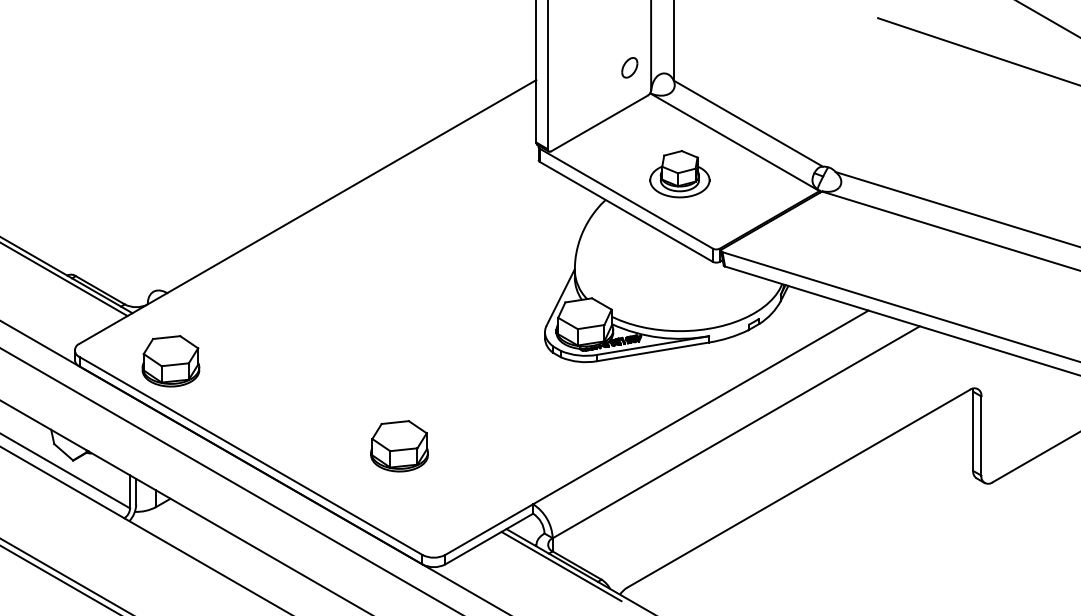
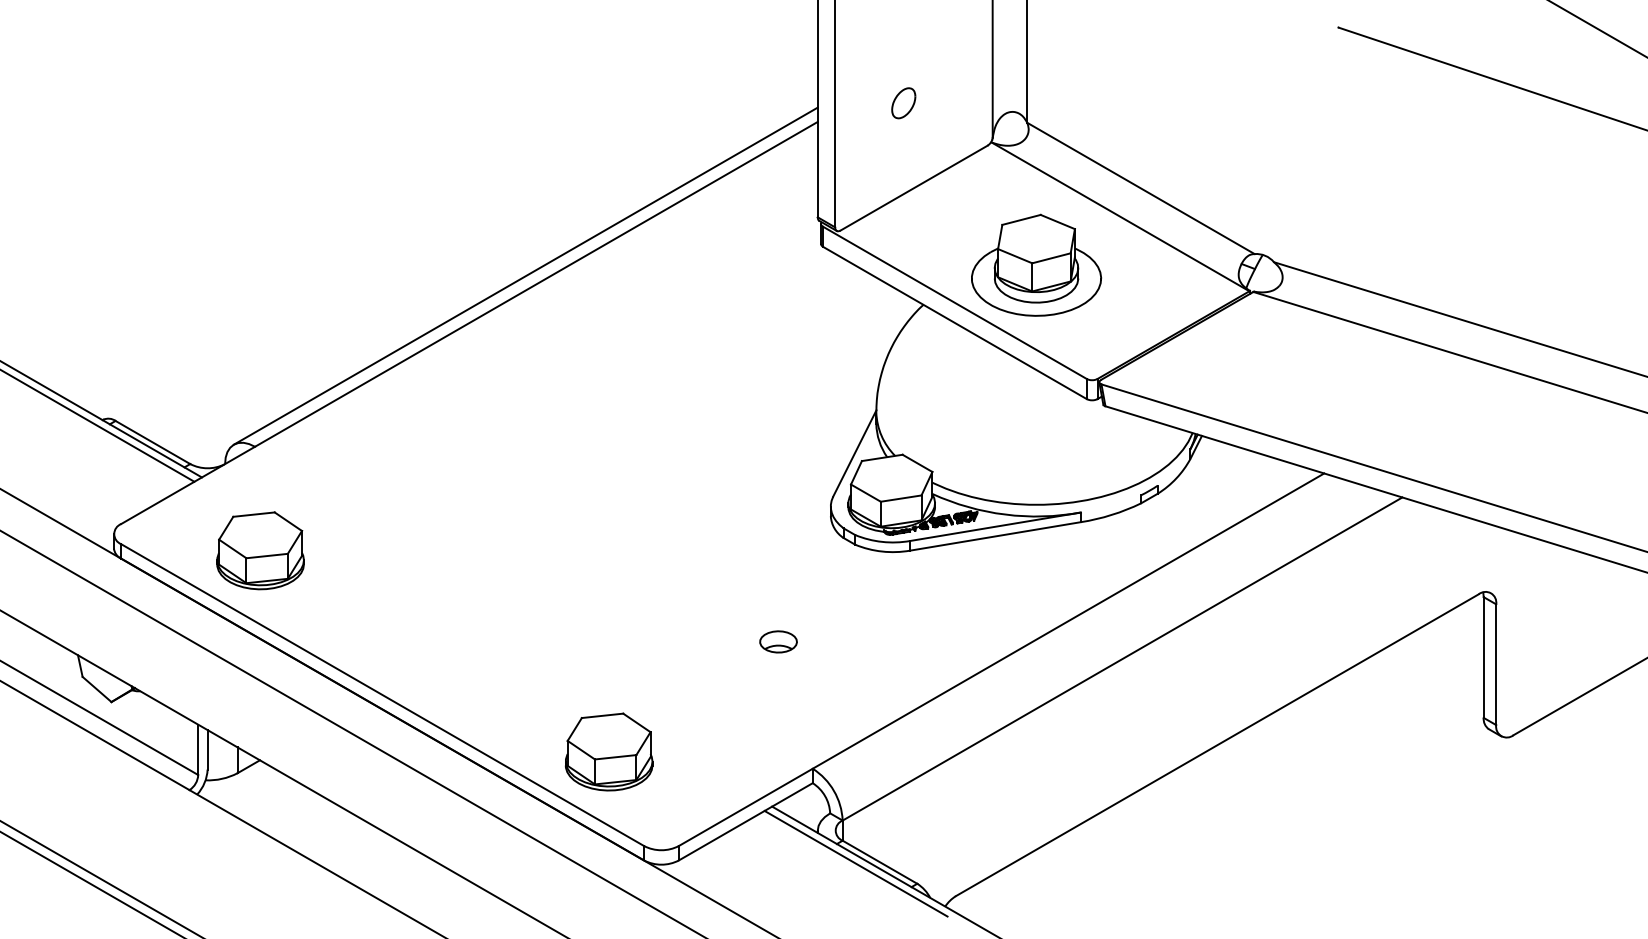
part: (629, 67) -> (903, 102), moved
part: (679, 174) -> (1035, 265), size x1.43
line: (344, 180) -> (525, 275), added
part: (510, 420) -> (778, 641), added
part: (399, 446) -> (609, 752), moved

